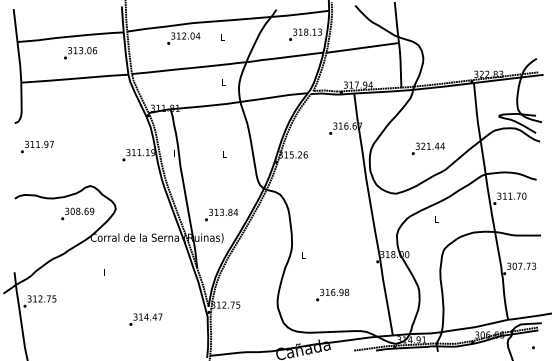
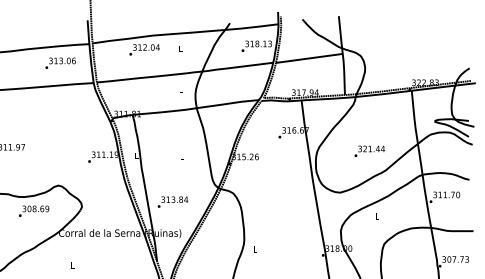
text: (80, 53) -> (60, 63), moved
text: (77, 213) -> (33, 210), moved
text: (221, 214) -> (172, 201), moved

